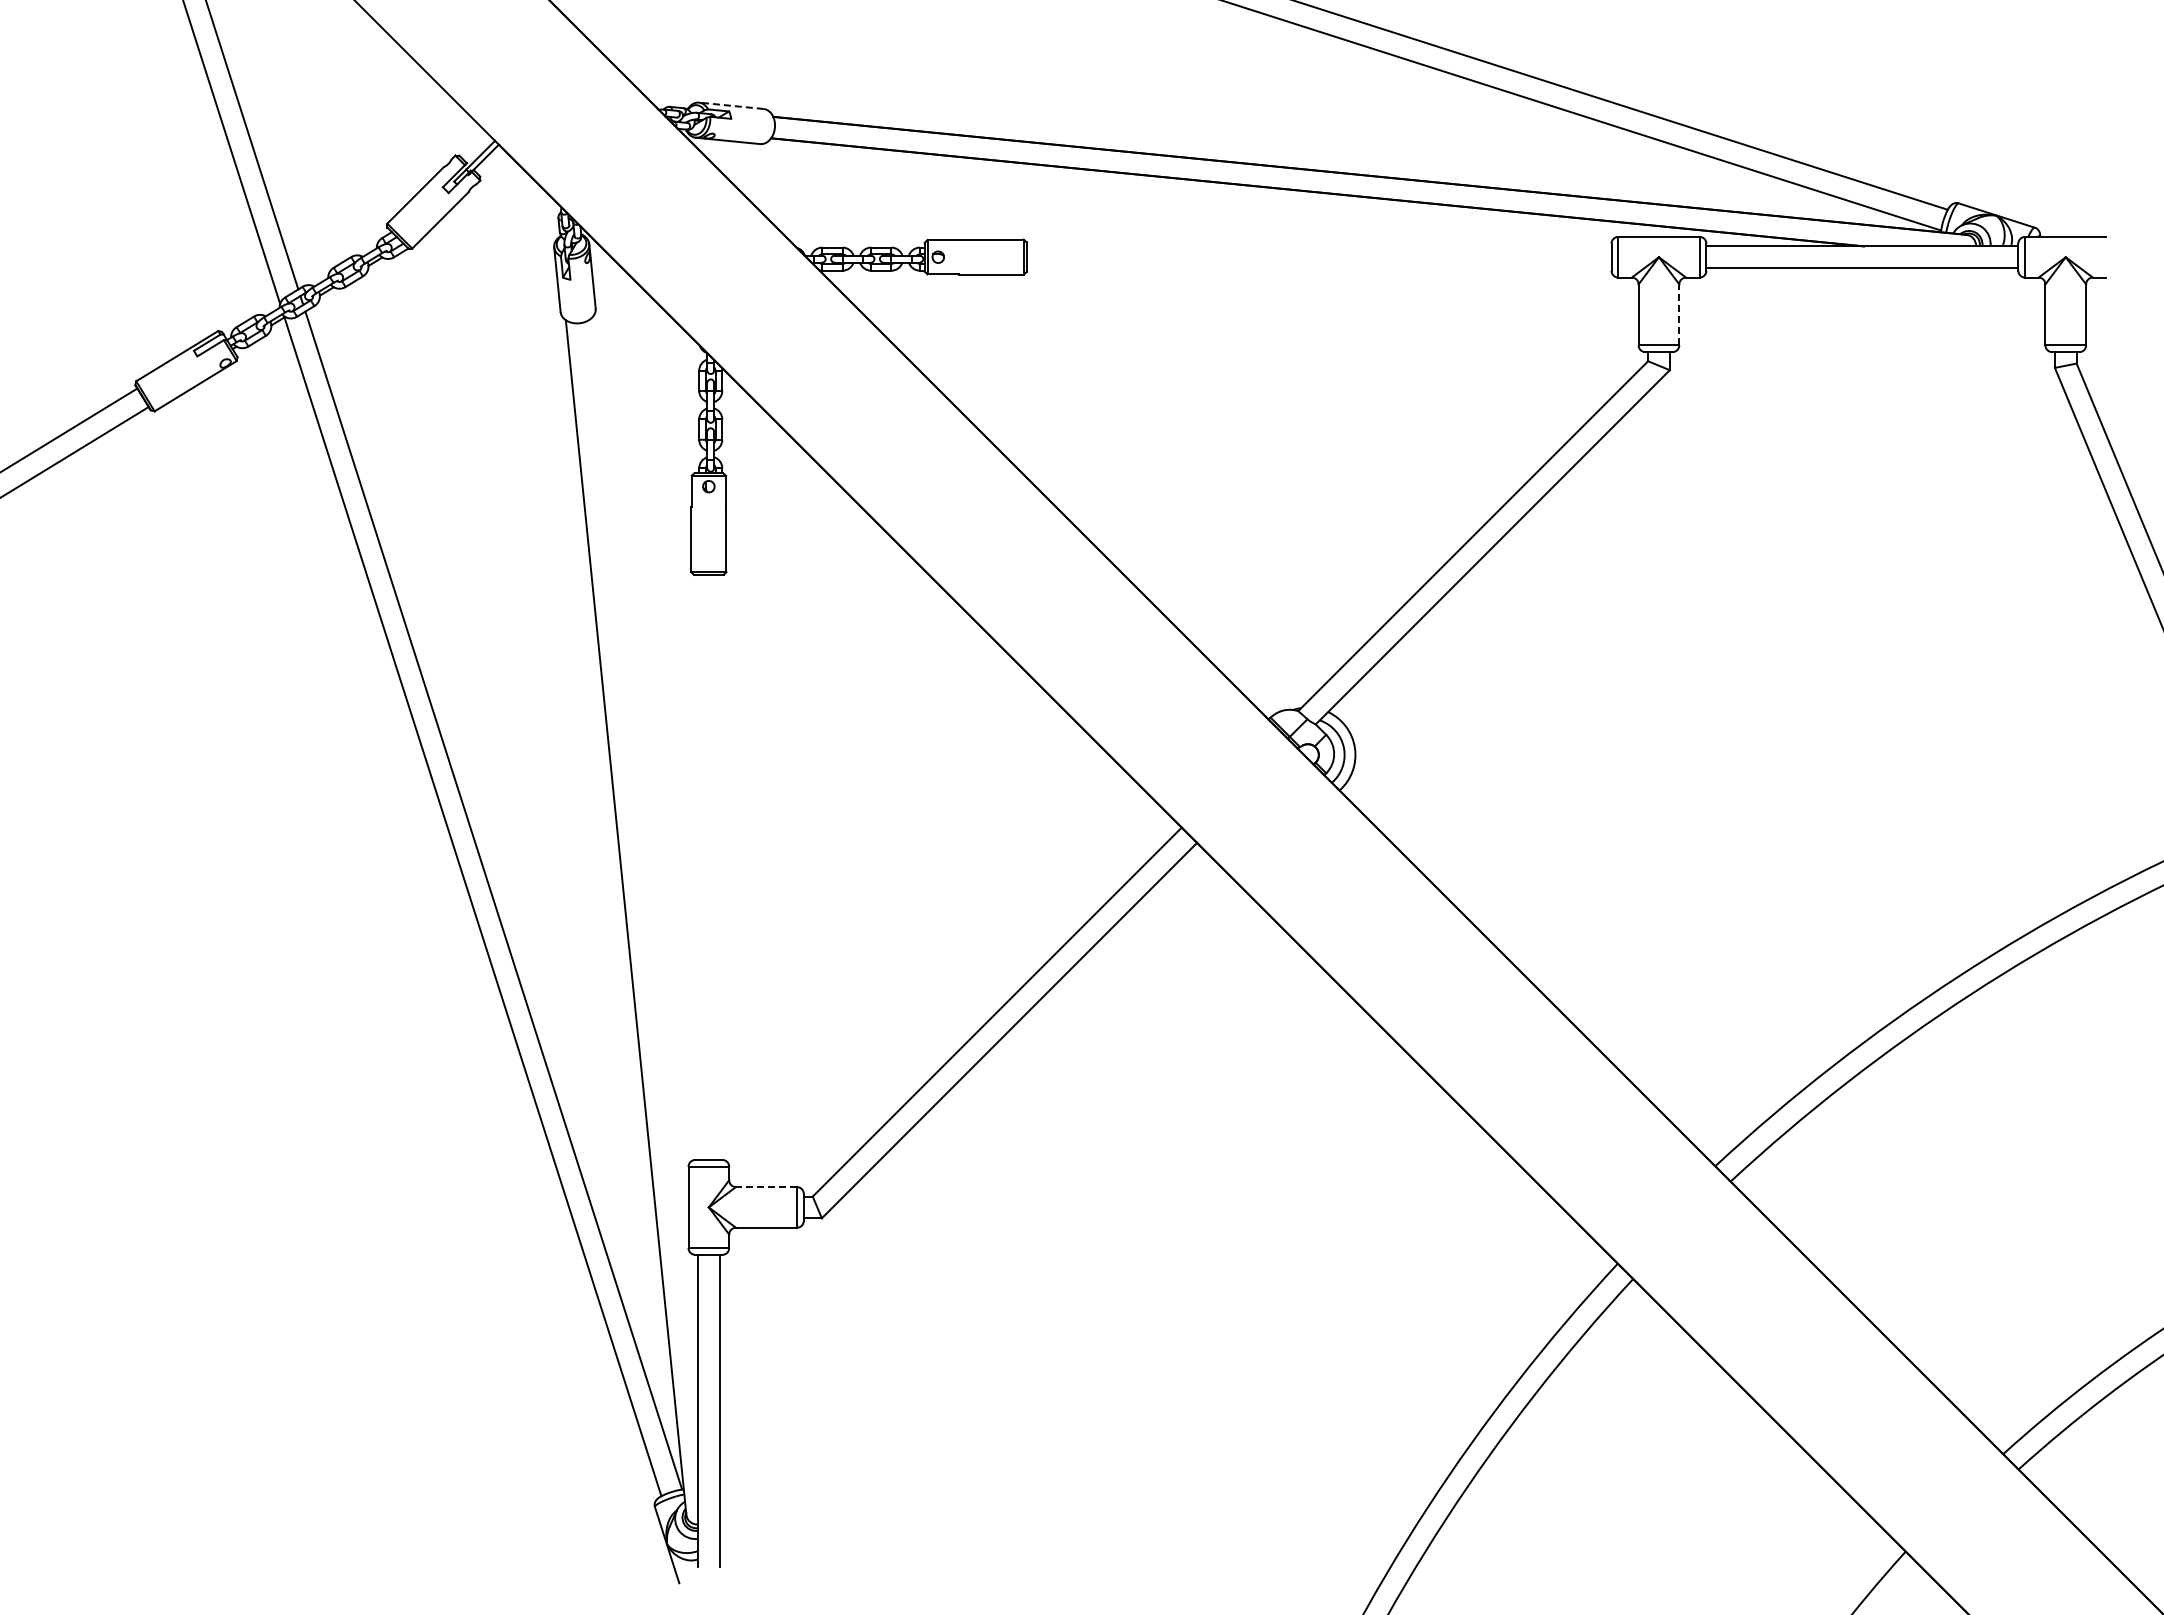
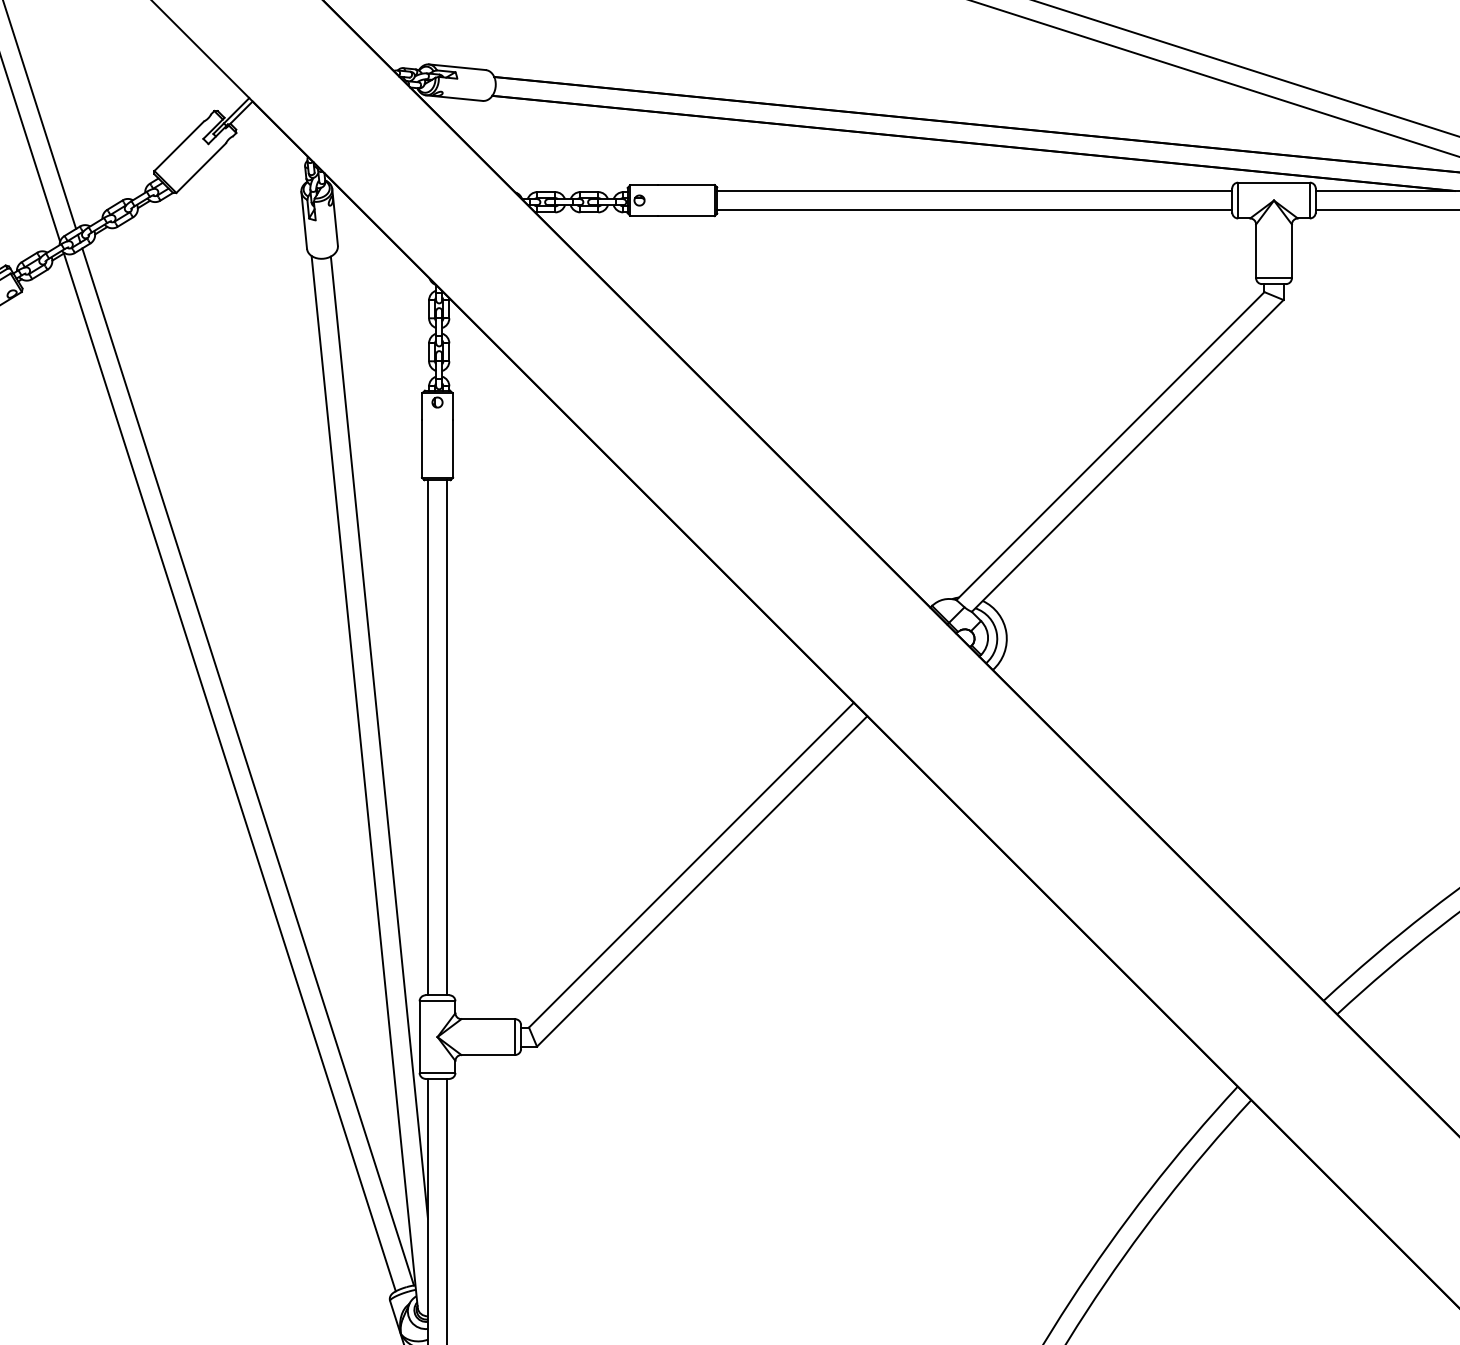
line: (730, 105) -> (456, 66), dashed -> solid
line: (1318, 246) -> (974, 191), added
line: (1318, 268) -> (974, 210), added
line: (1679, 314) -> (1292, 250), dashed -> solid
line: (642, 866) -> (379, 736), added
line: (698, 866) -> (428, 736), added
line: (719, 866) -> (446, 736), added
line: (766, 1187) -> (488, 1019), dashed -> solid

